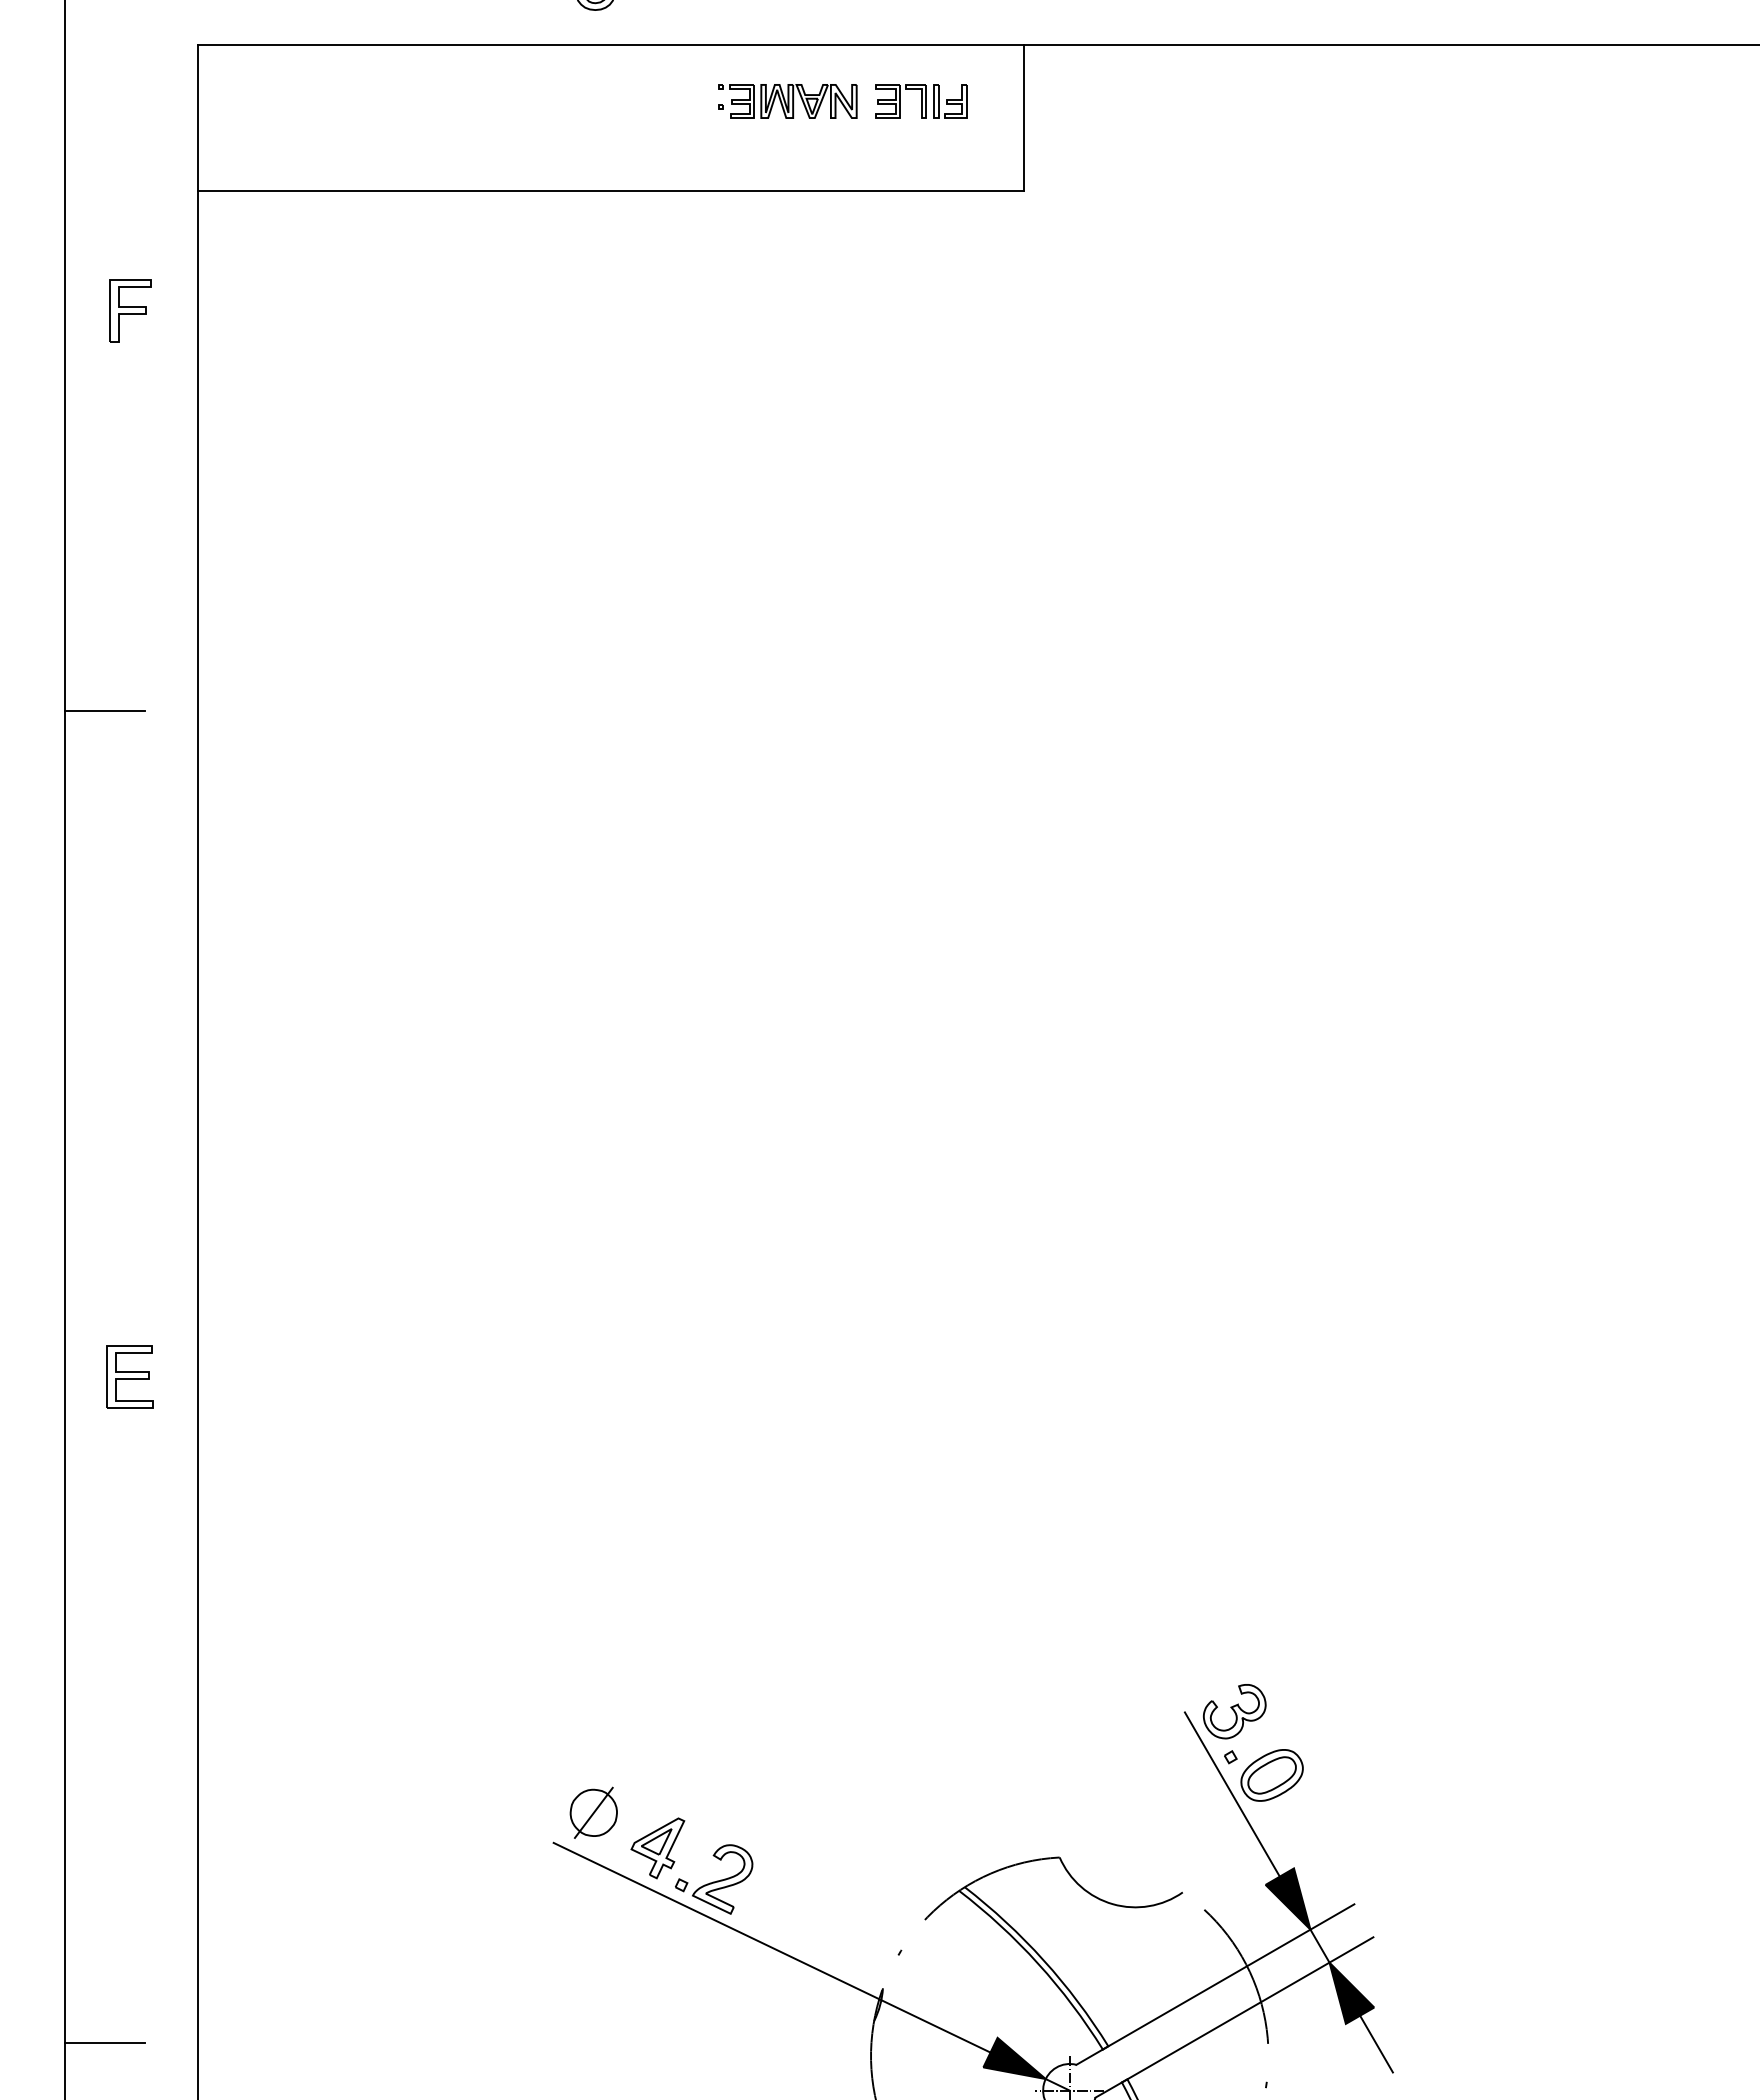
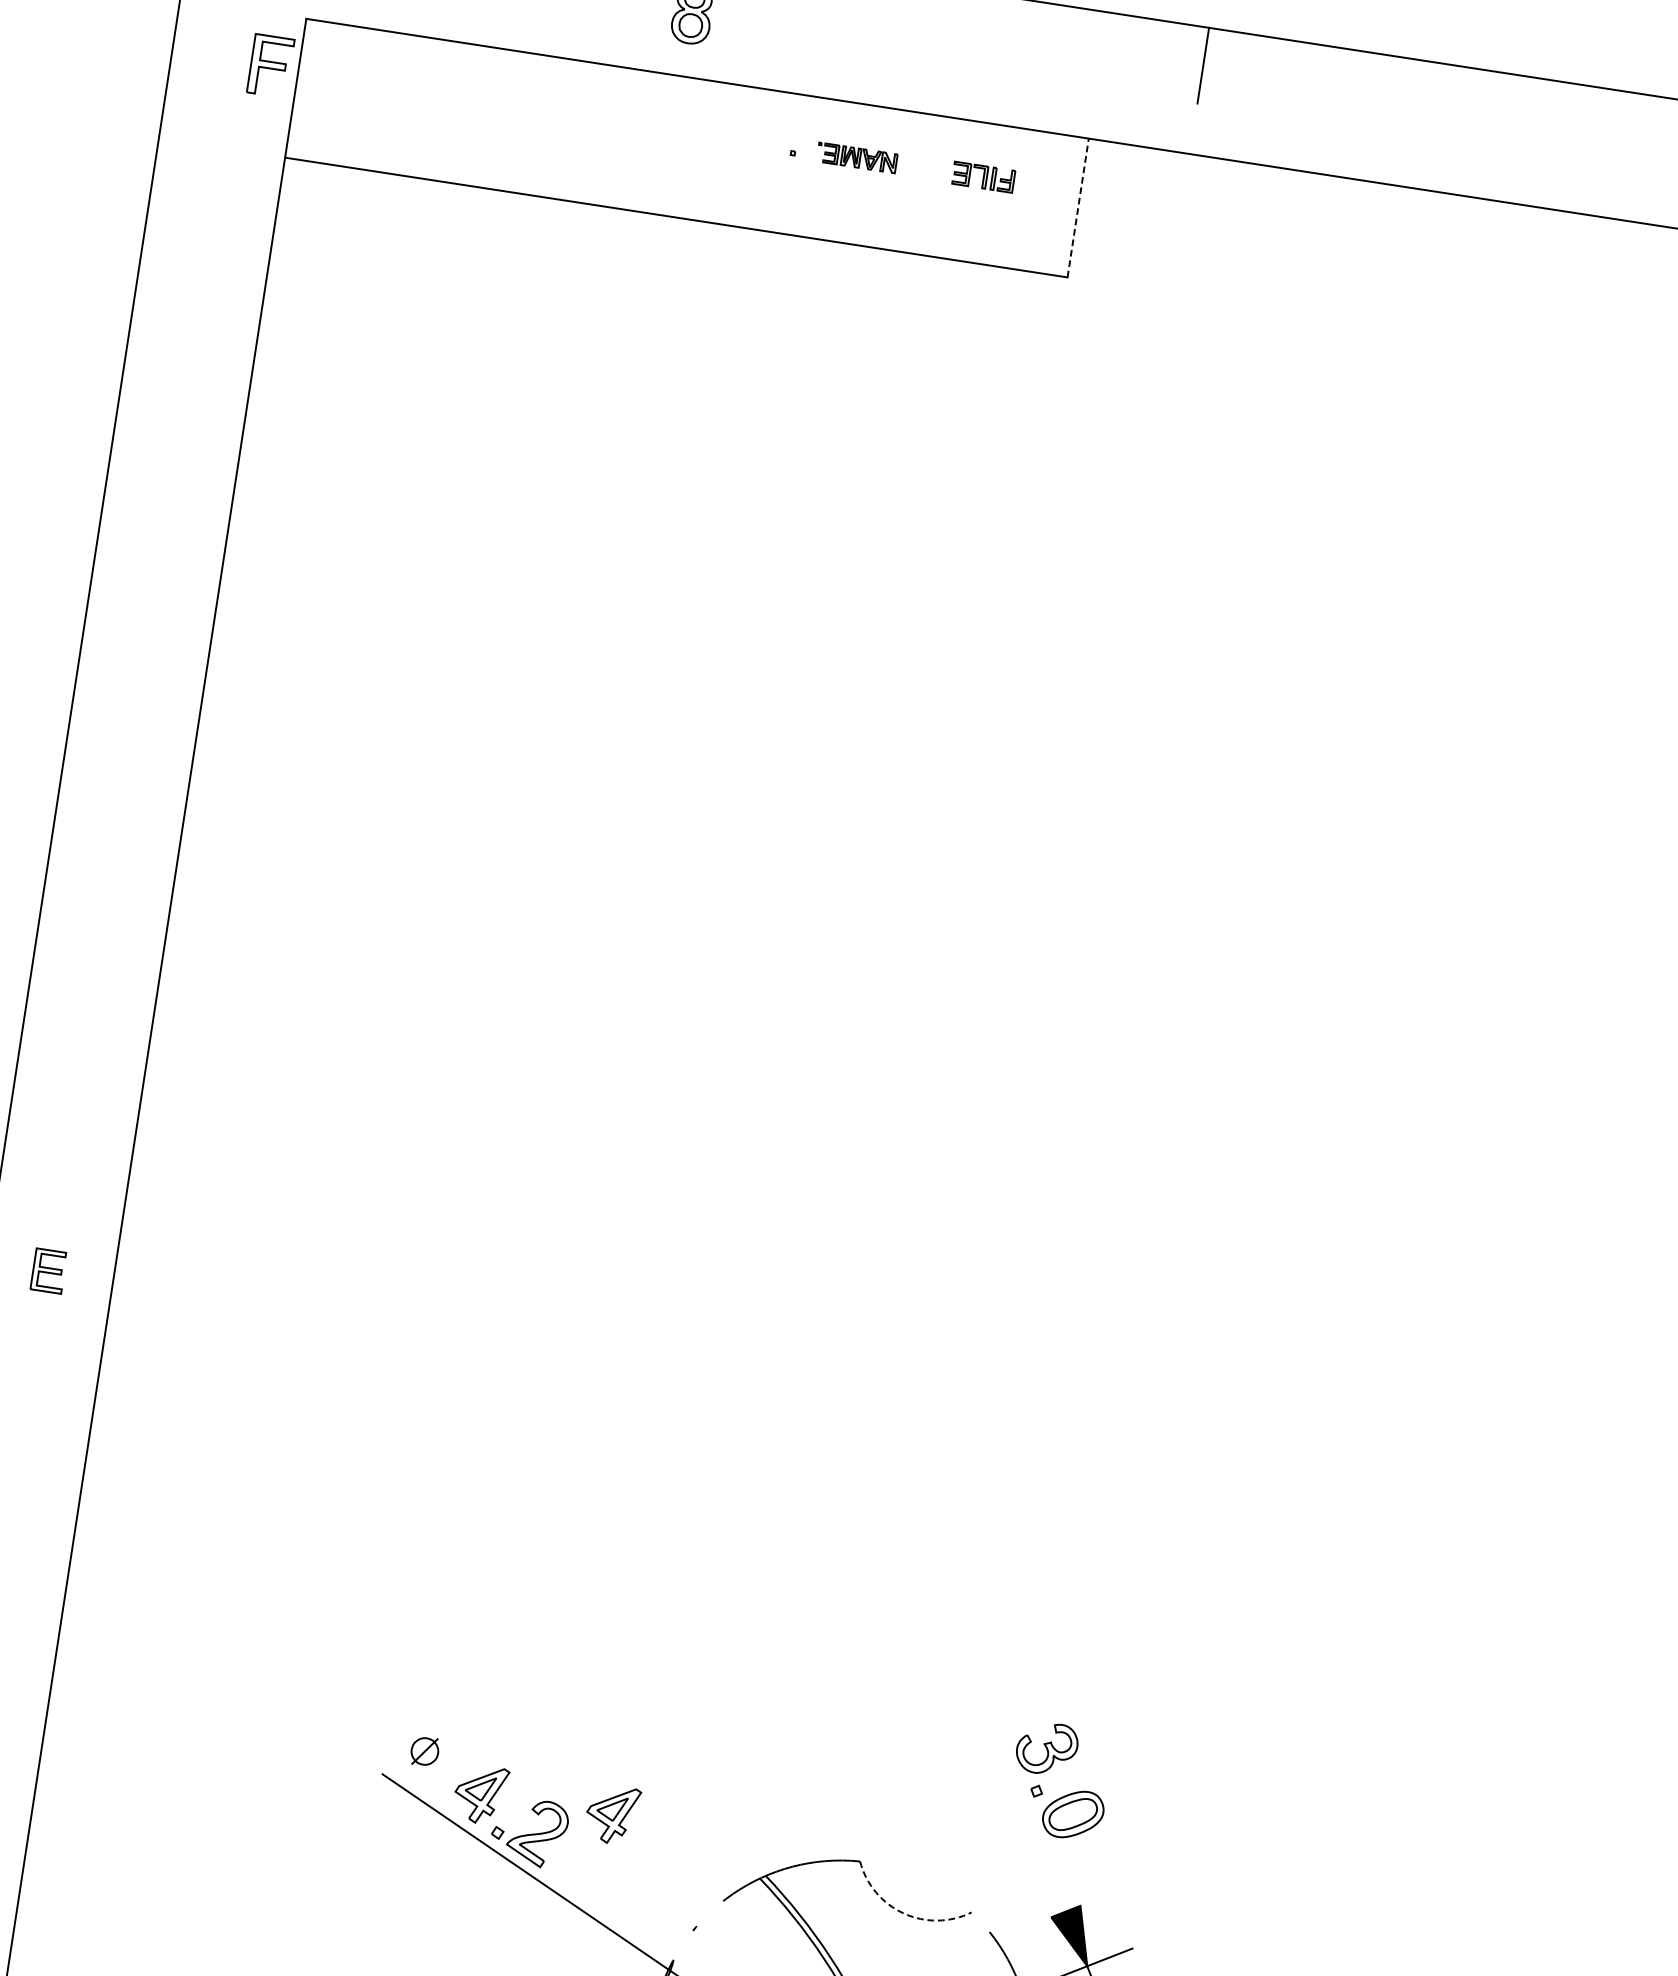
part: (787, 101) -> (856, 157), size x0.6
part: (921, 101) -> (983, 177), size x0.7
line: (1023, 117) -> (1078, 207), solid -> dashed
part: (130, 310) -> (270, 65), moved
line: (104, 710) -> (121, 635), removed
part: (129, 1376) -> (48, 1270), size x0.7
line: (1231, 1794) -> (1032, 1826), removed
part: (593, 1812) -> (424, 1751), size x0.6
part: (796, 1848) -> (611, 1814), added
arc: (1112, 1904) -> (903, 1913), solid -> dashed

